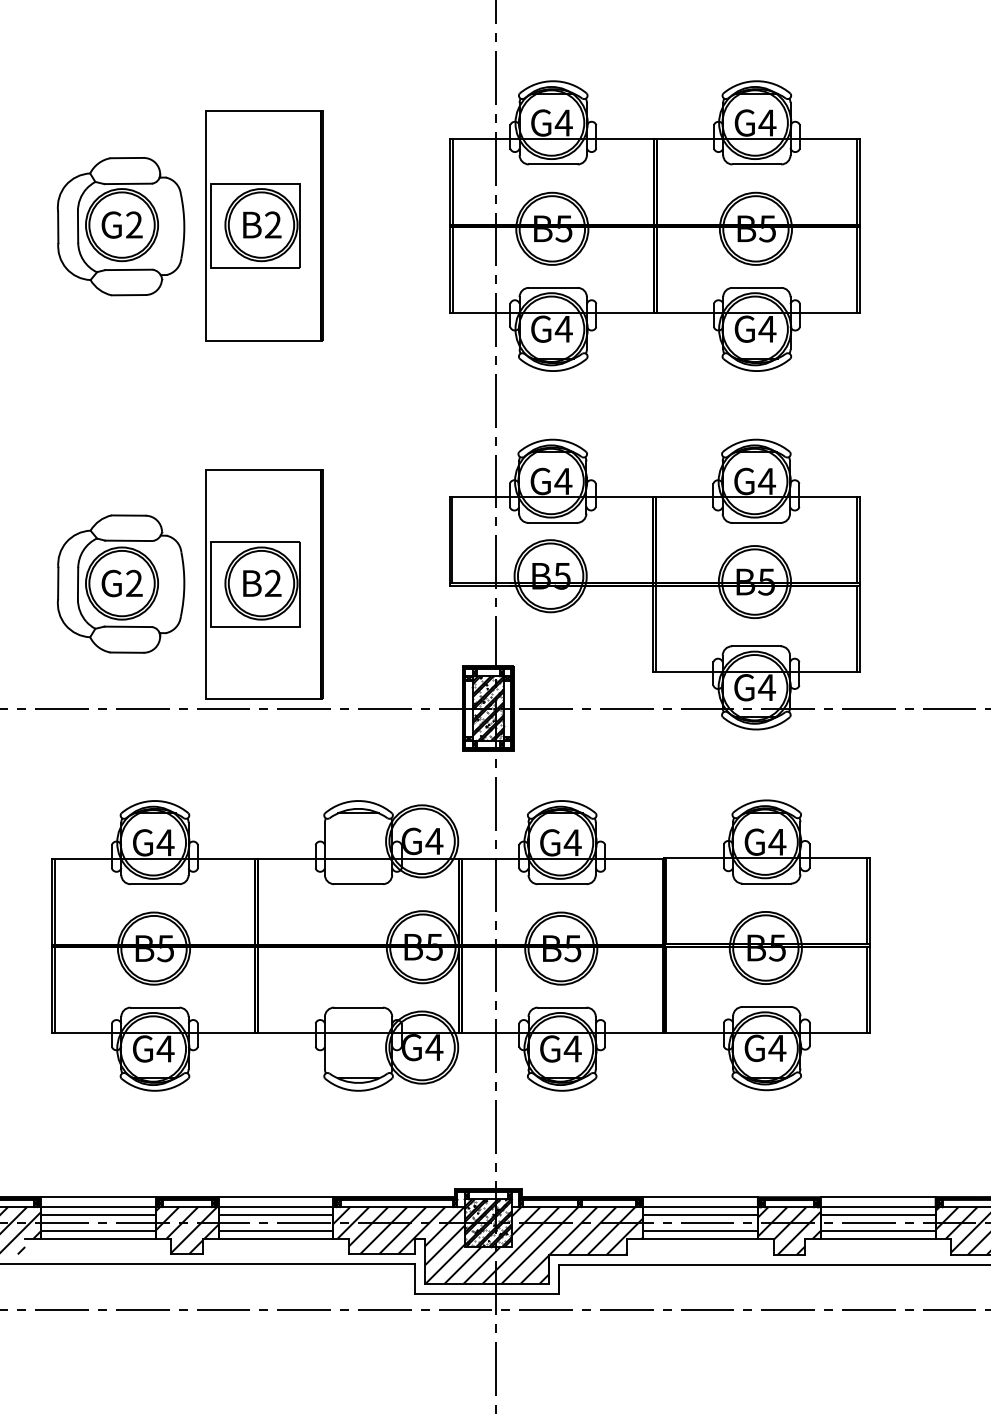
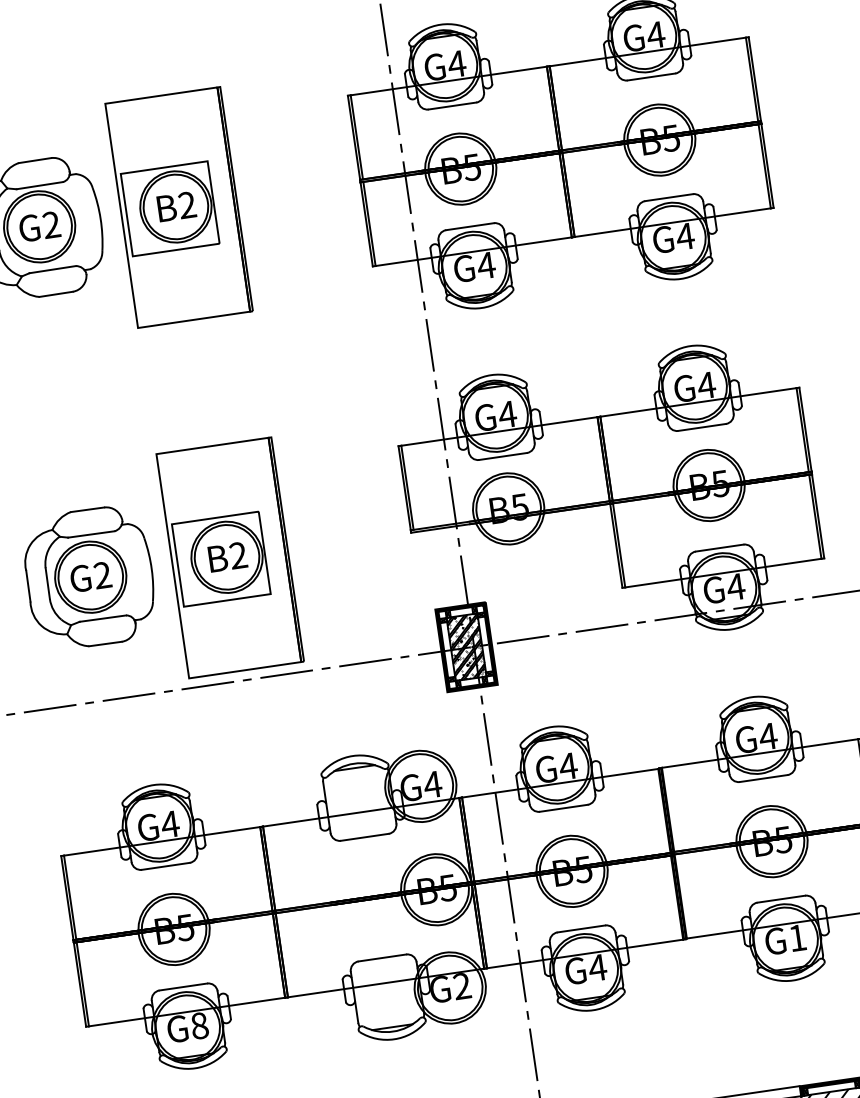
text: (434, 1047) -> (462, 986), G4 -> G2
text: (165, 1048) -> (199, 1025), G4 -> G8
text: (777, 1048) -> (797, 938), G4 -> G1

